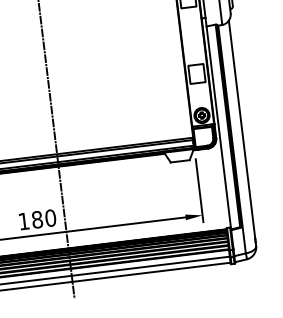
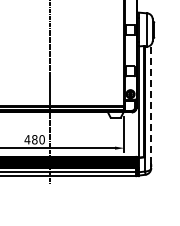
line: (242, 129) -> (151, 104), solid -> dashed
text: (23, 220) -> (27, 139), 180 -> 480

